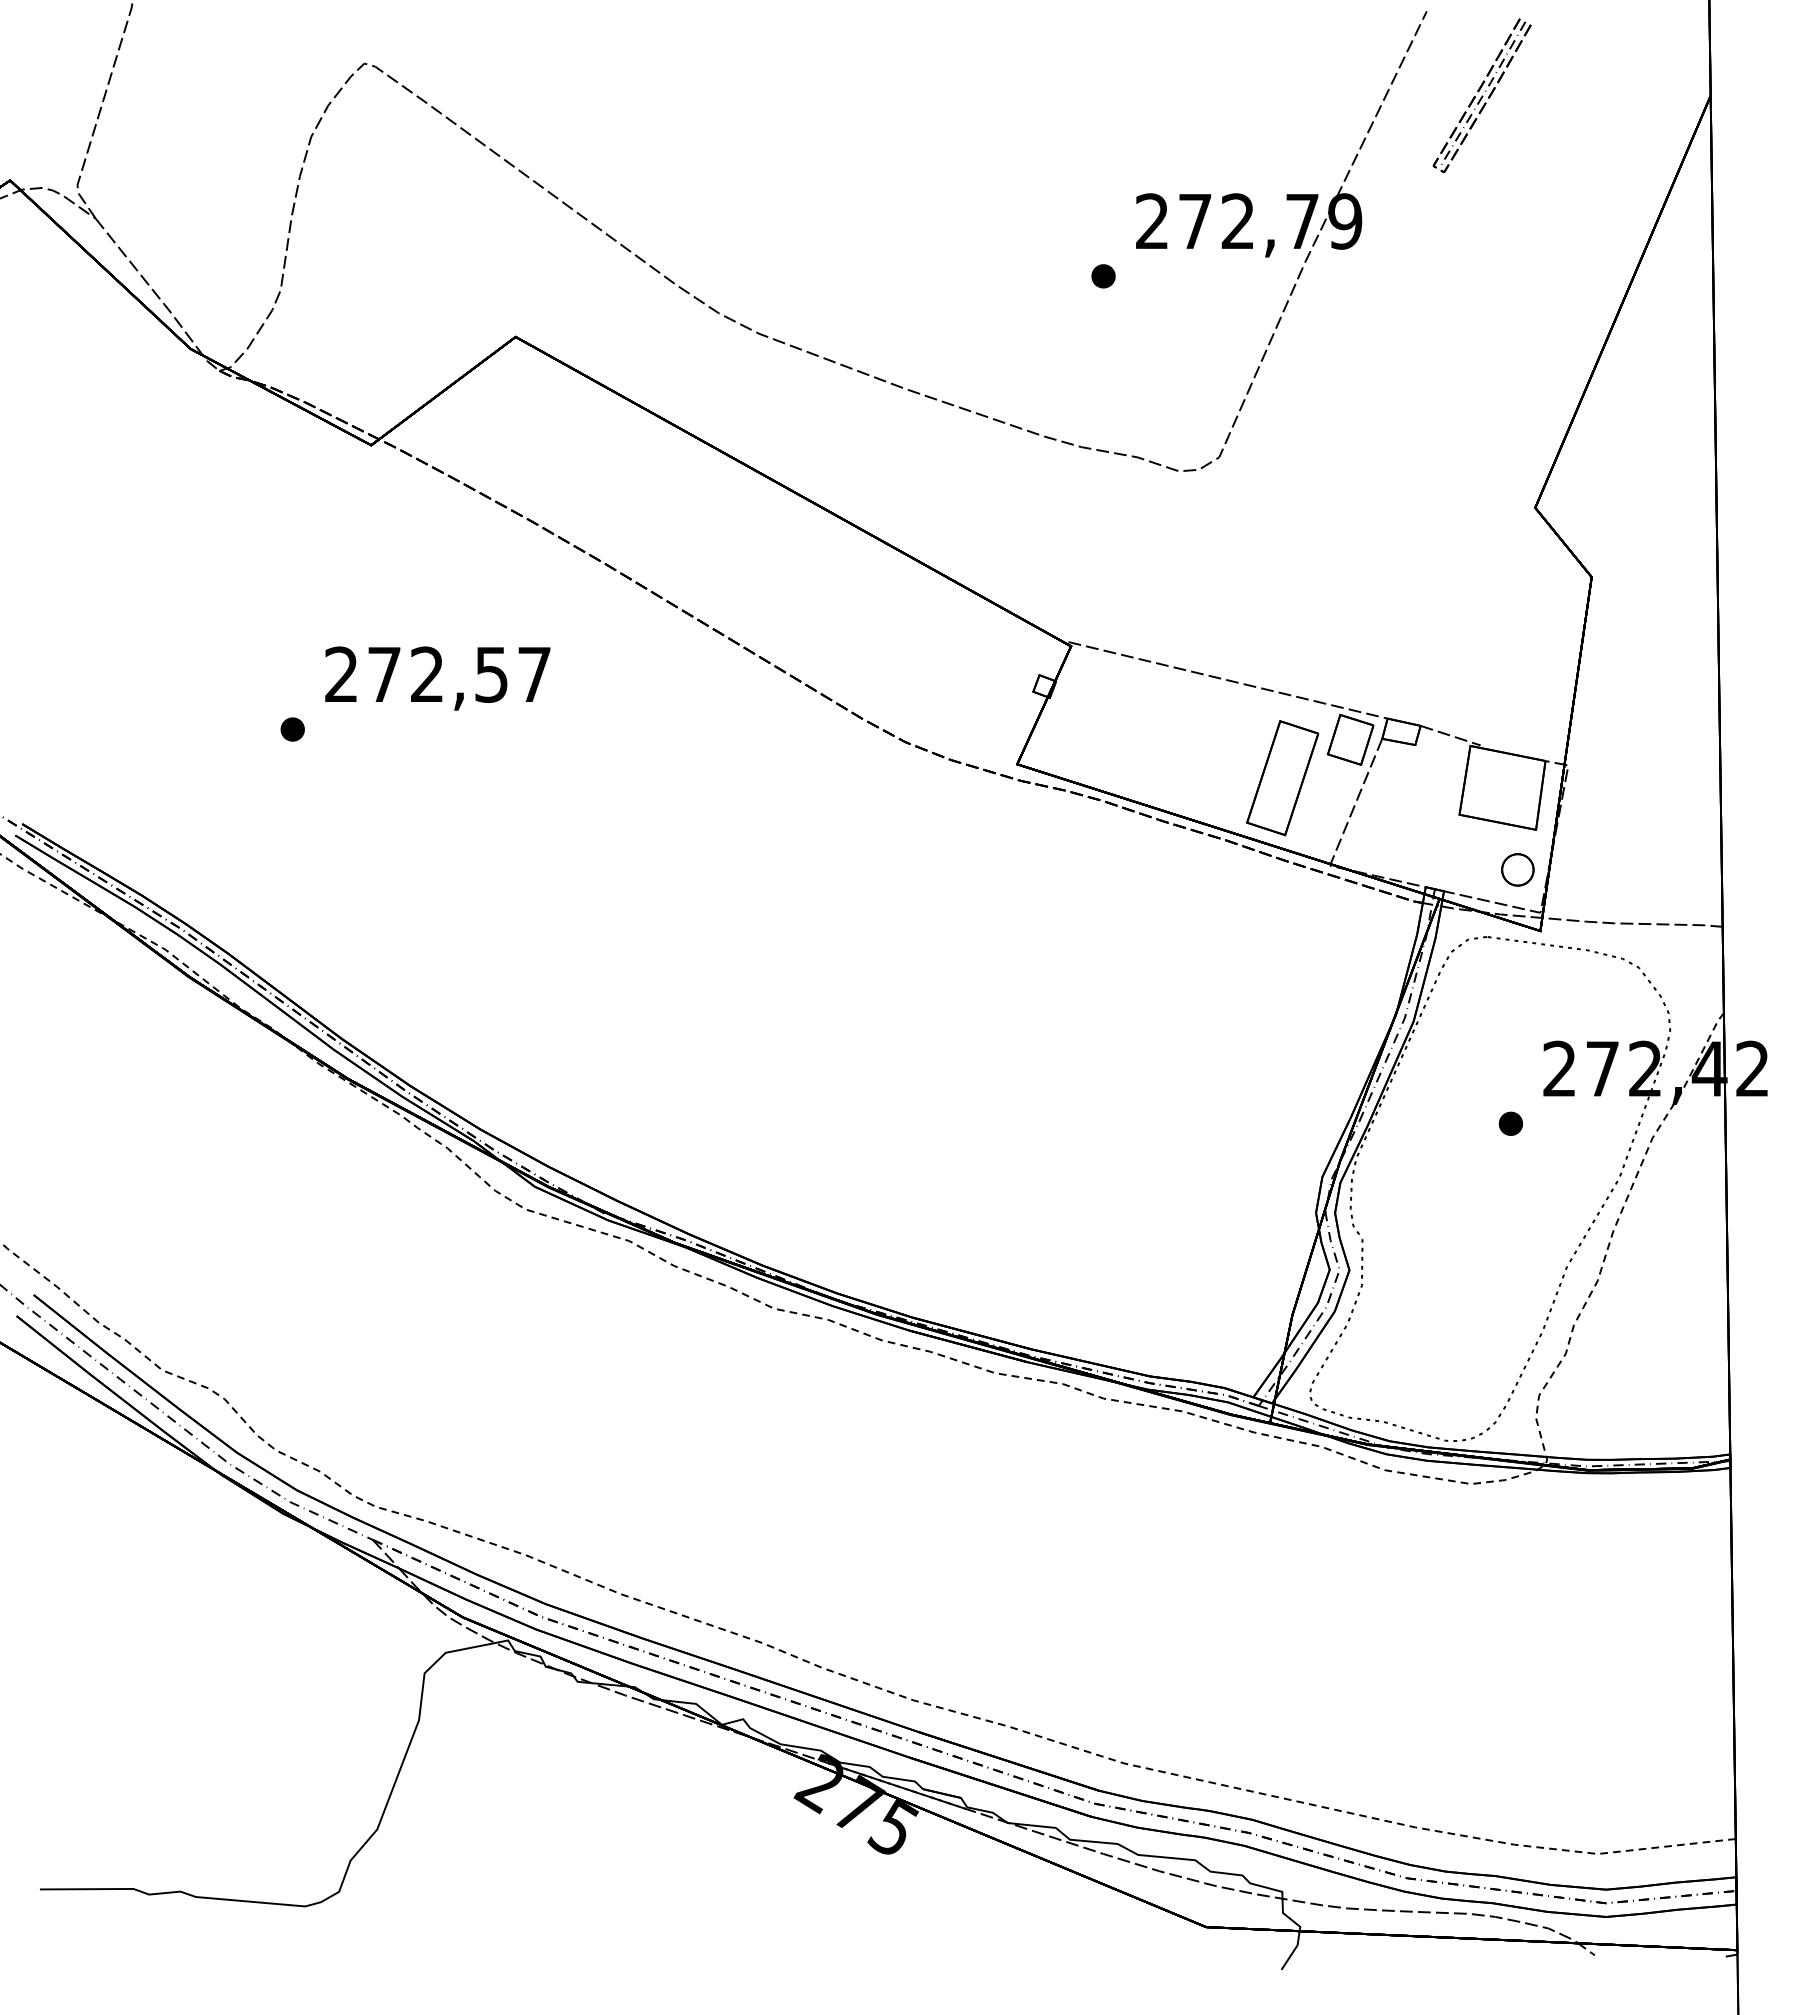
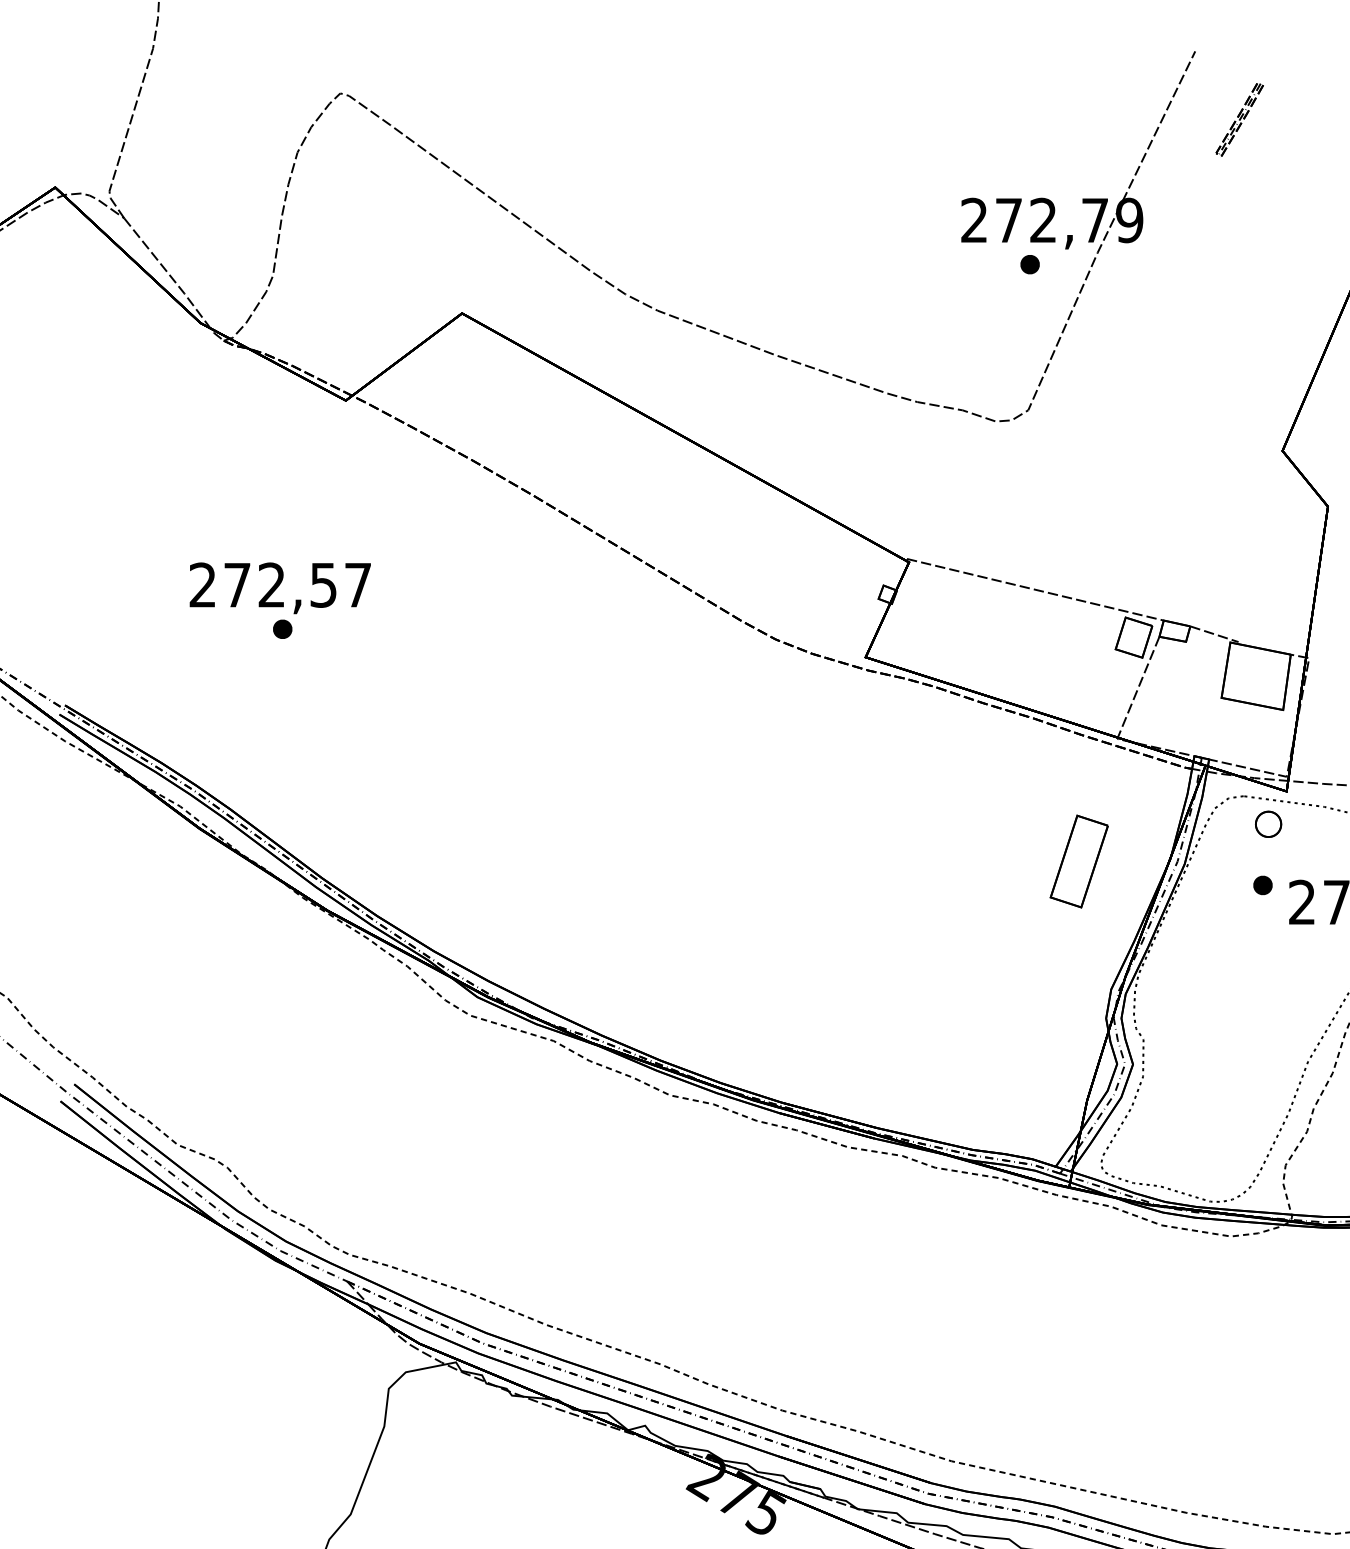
part: (1481, 95) -> (1239, 119), size x0.6
part: (1103, 276) -> (1030, 264), moved
text: (437, 678) -> (280, 588), moved
part: (1282, 778) -> (1079, 861), moved
part: (1517, 869) -> (1268, 824), moved
part: (1510, 1123) -> (1262, 885), moved

